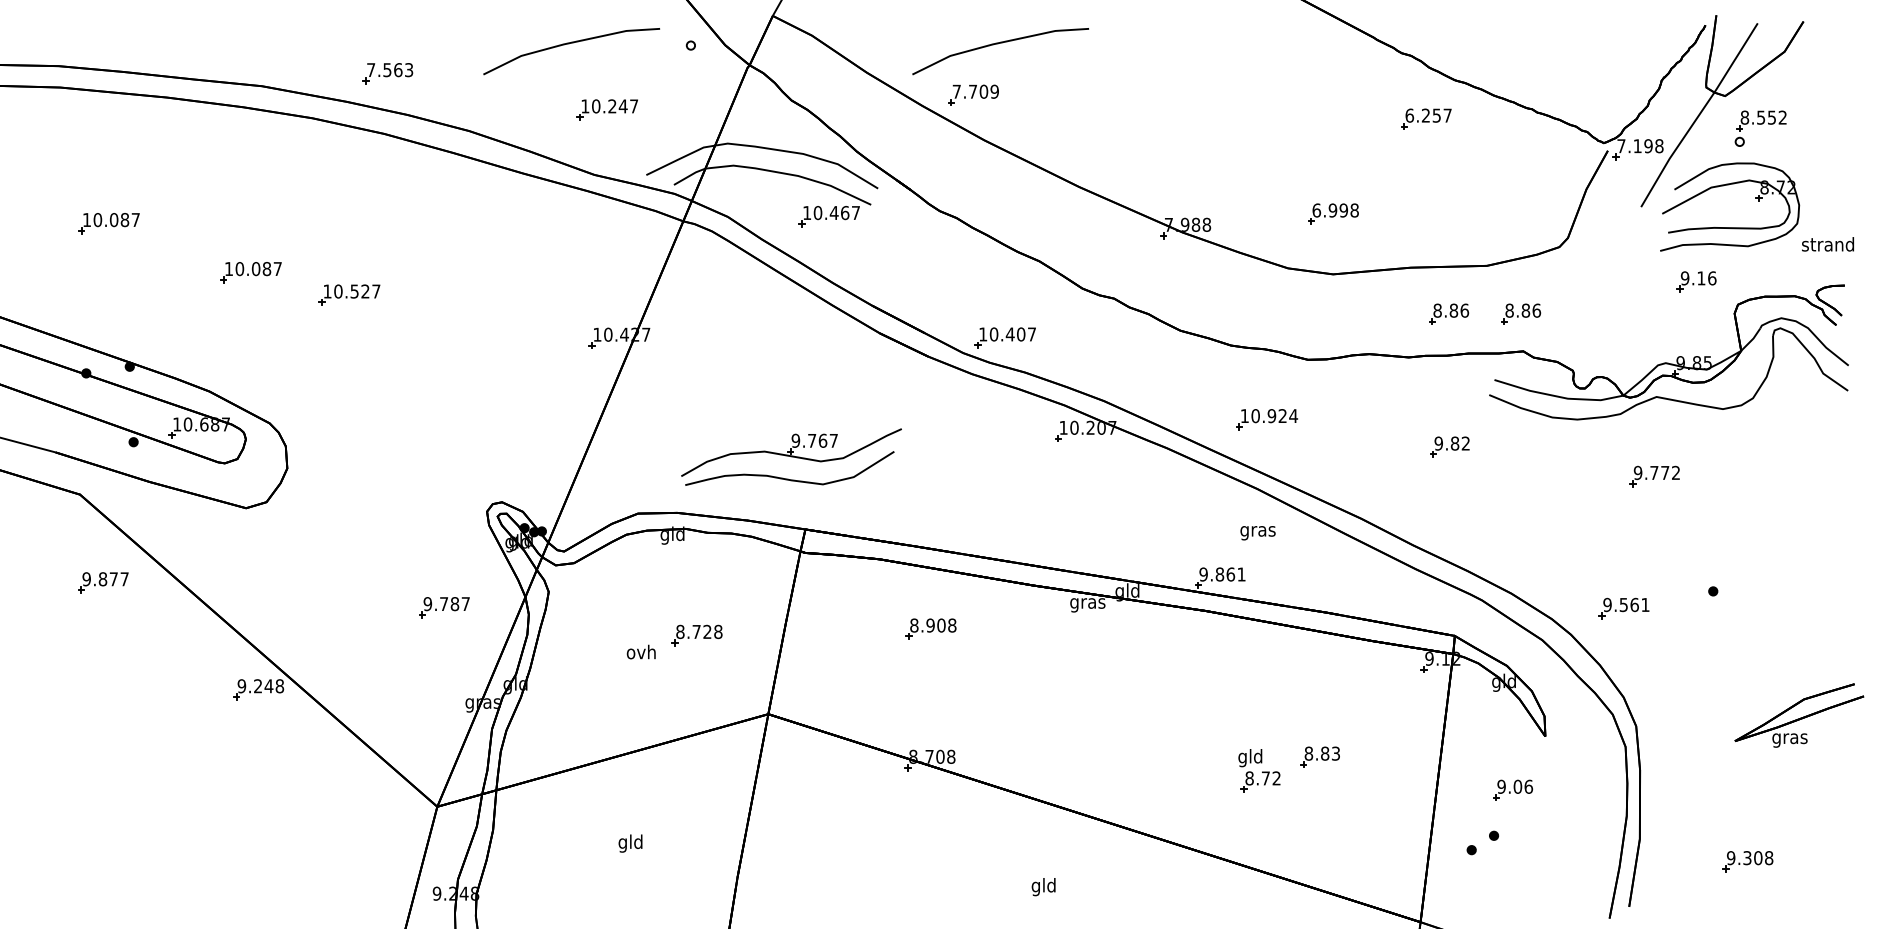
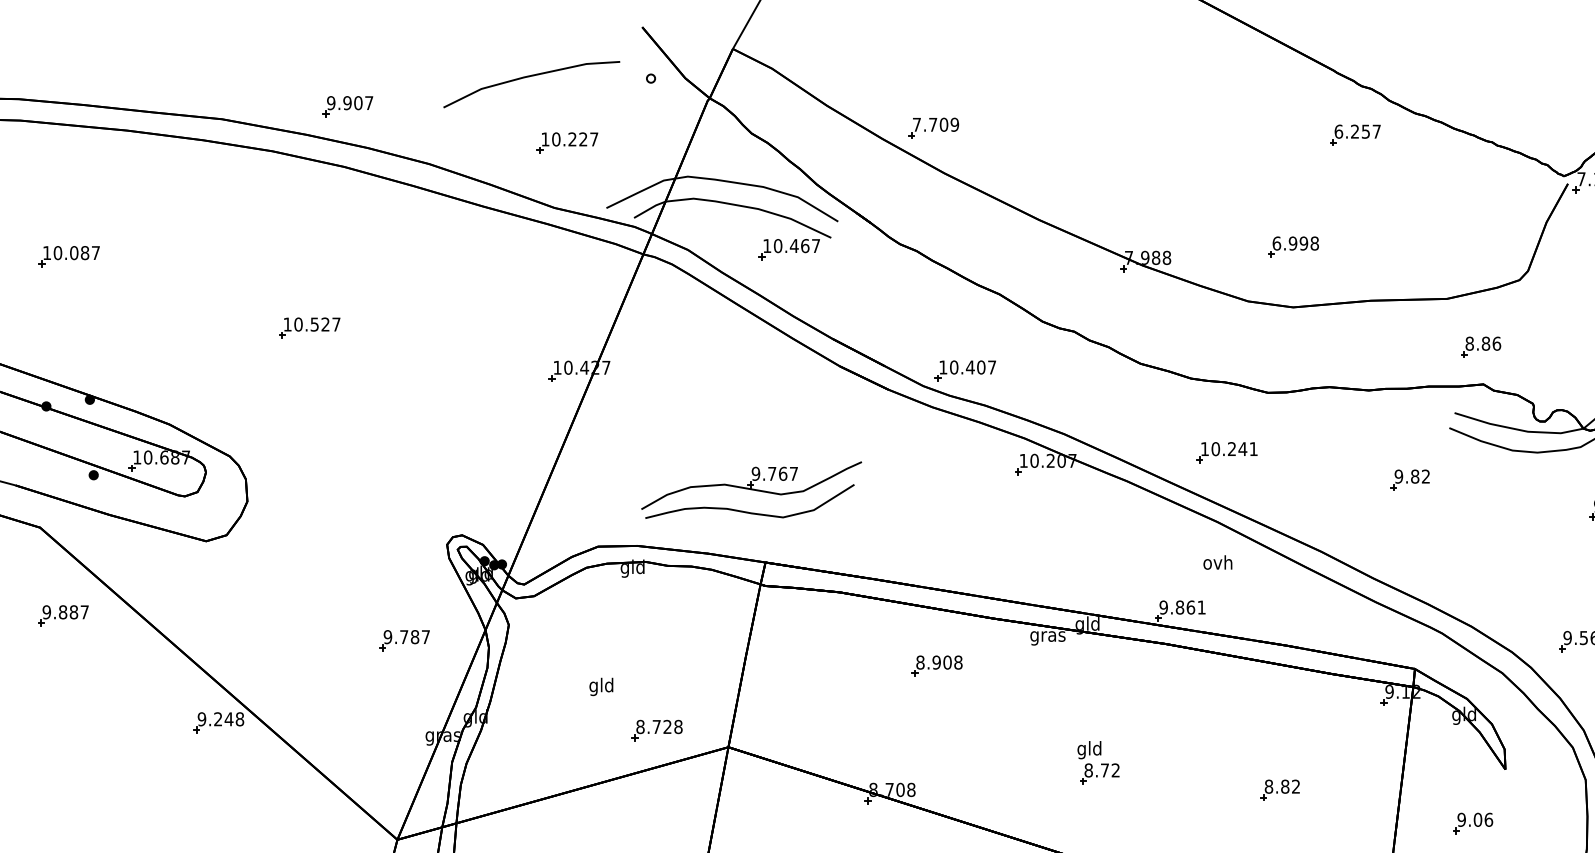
line: (998, 44) -> (958, 77), removed
text: (389, 70) -> (349, 103), 7.563 -> 9.907
text: (622, 106) -> (582, 139), 10.247 -> 10.227
part: (1426, 118) -> (1355, 134), moved
part: (250, 272) -> (210, 305), removed
part: (1449, 313) -> (1409, 346), removed
text: (1282, 416) -> (1242, 449), 10.924 -> 10.241
text: (1257, 531) -> (1217, 564), gras -> ovh
text: (113, 579) -> (73, 612), 9.877 -> 9.887
part: (930, 628) -> (936, 665), moved
part: (696, 635) -> (656, 730), moved
text: (640, 653) -> (600, 686), ovh -> gld
text: (1335, 753) -> (1295, 786), 8.83 -> 8.82
part: (1259, 770) -> (1098, 762), moved

